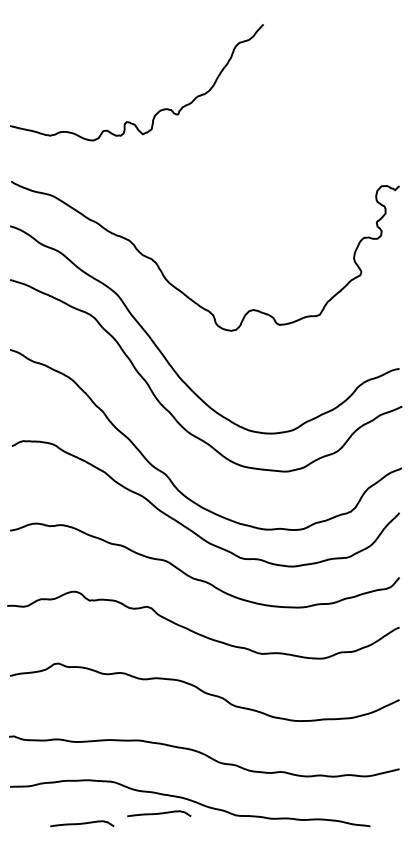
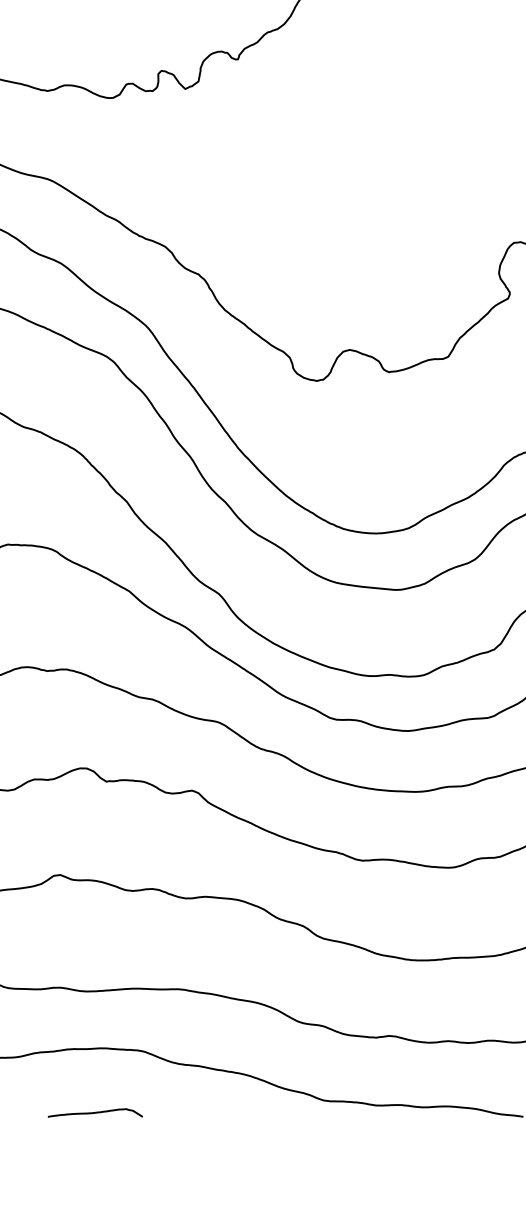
curve: (159, 813) -> (210, 1097), removed

